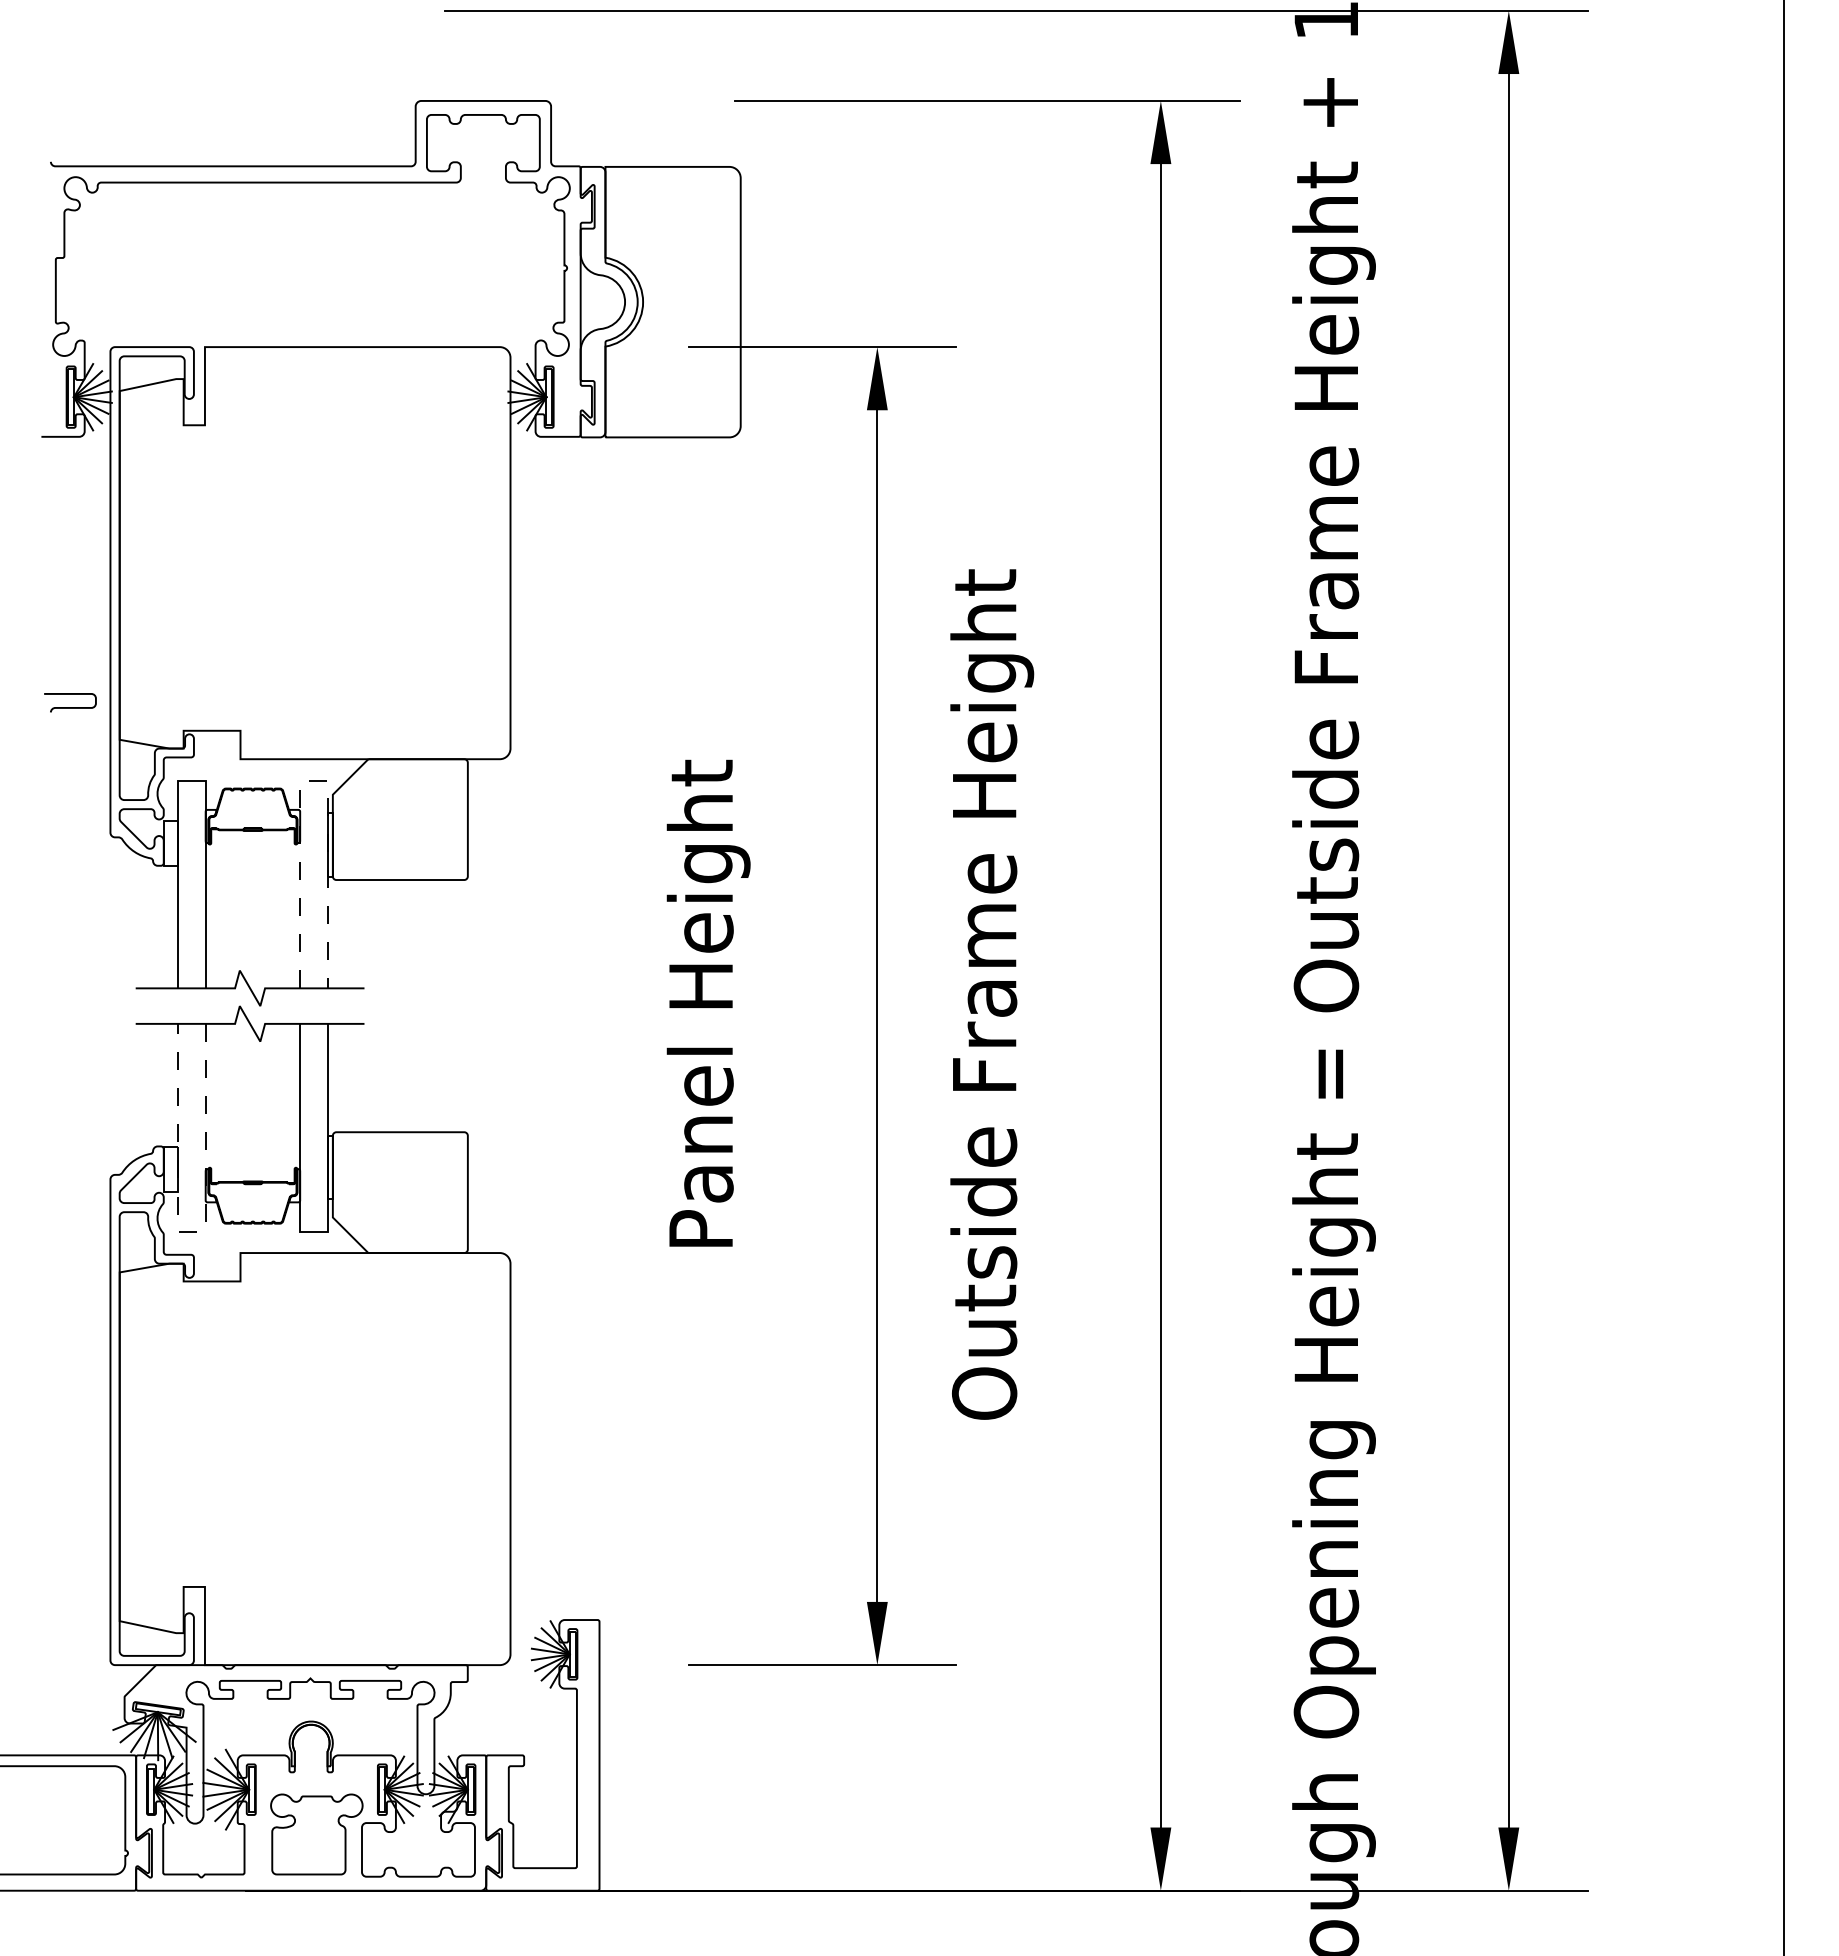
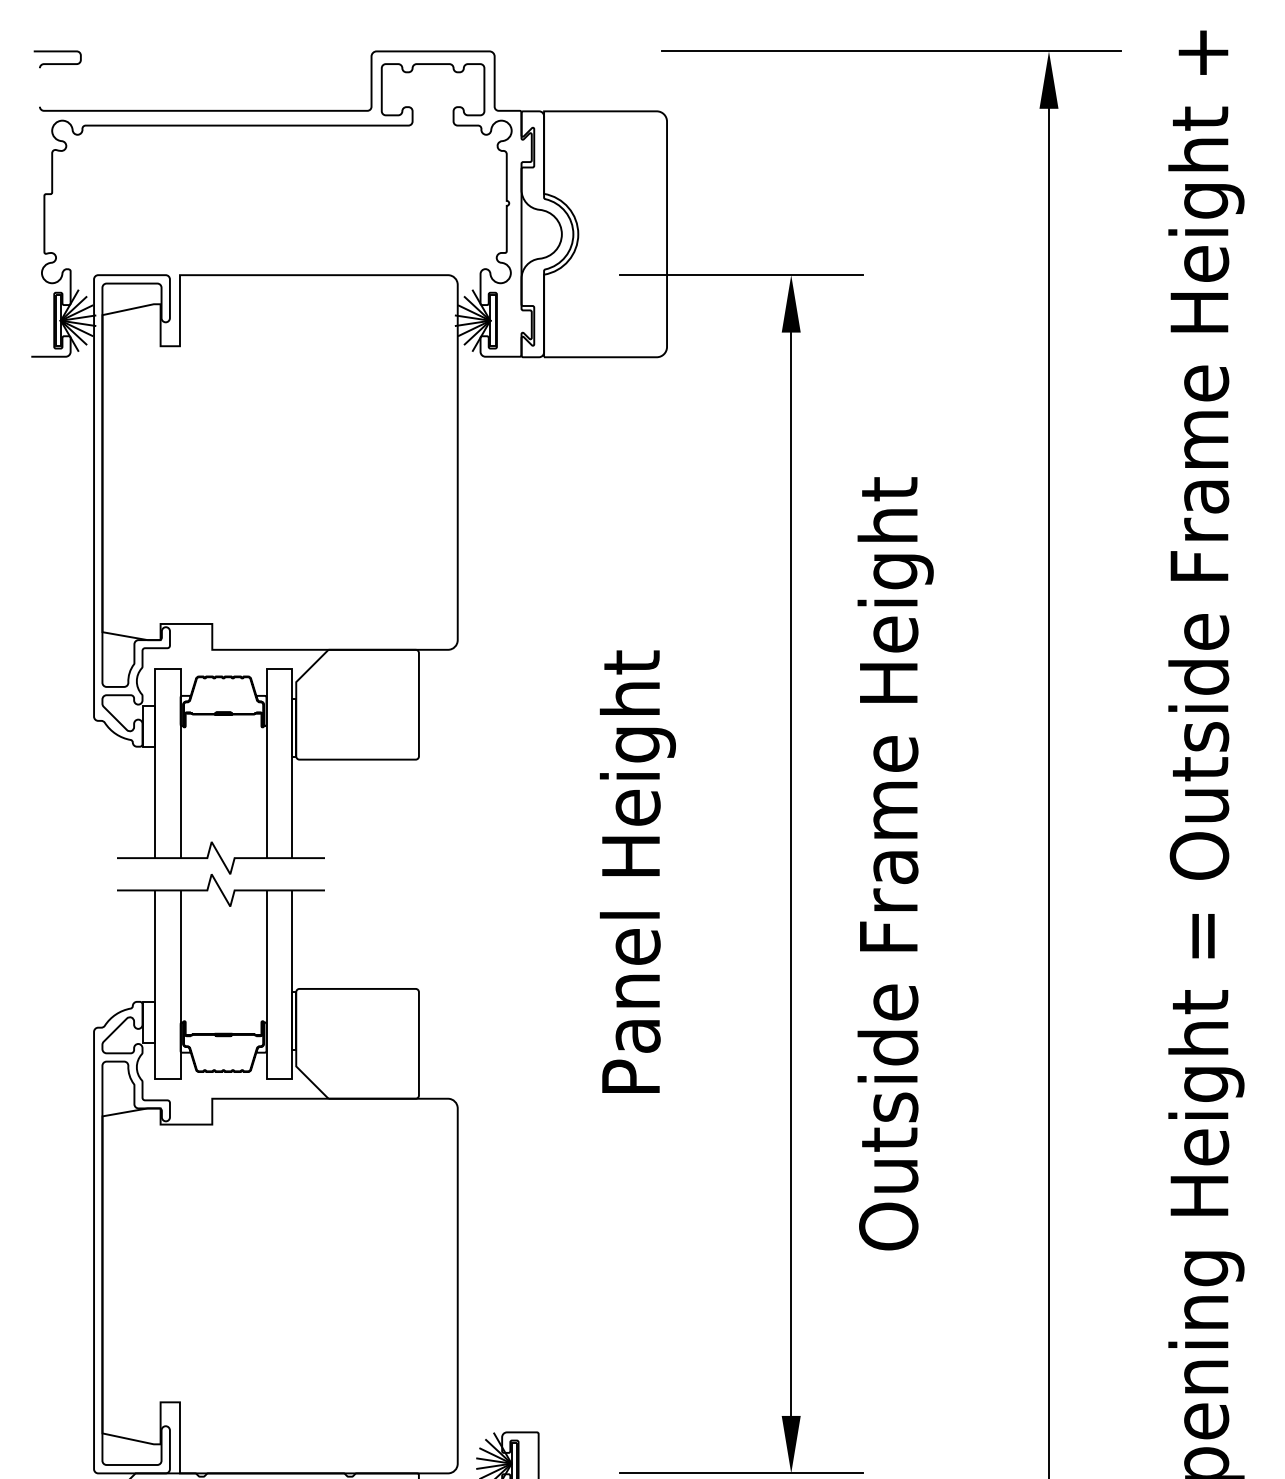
curve: (70, 707) -> (57, 63), moved
line: (314, 780) -> (279, 669), dashed -> solid
line: (191, 1231) -> (167, 1079), dashed -> solid

